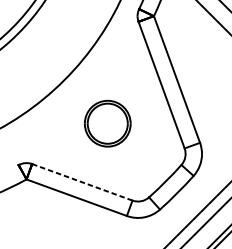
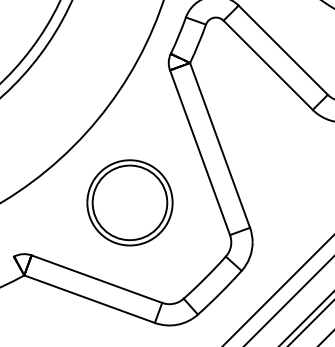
part: (107, 123) -> (129, 202), size x1.43
line: (82, 182) -> (97, 279), dashed -> solid

